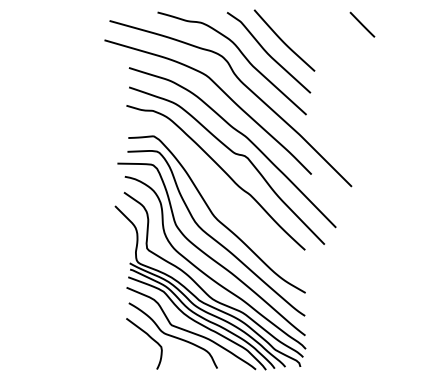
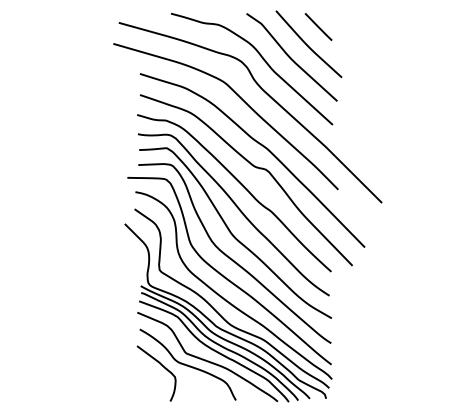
line: (362, 24) -> (318, 26), moved
curve: (220, 194) -> (239, 211), added

